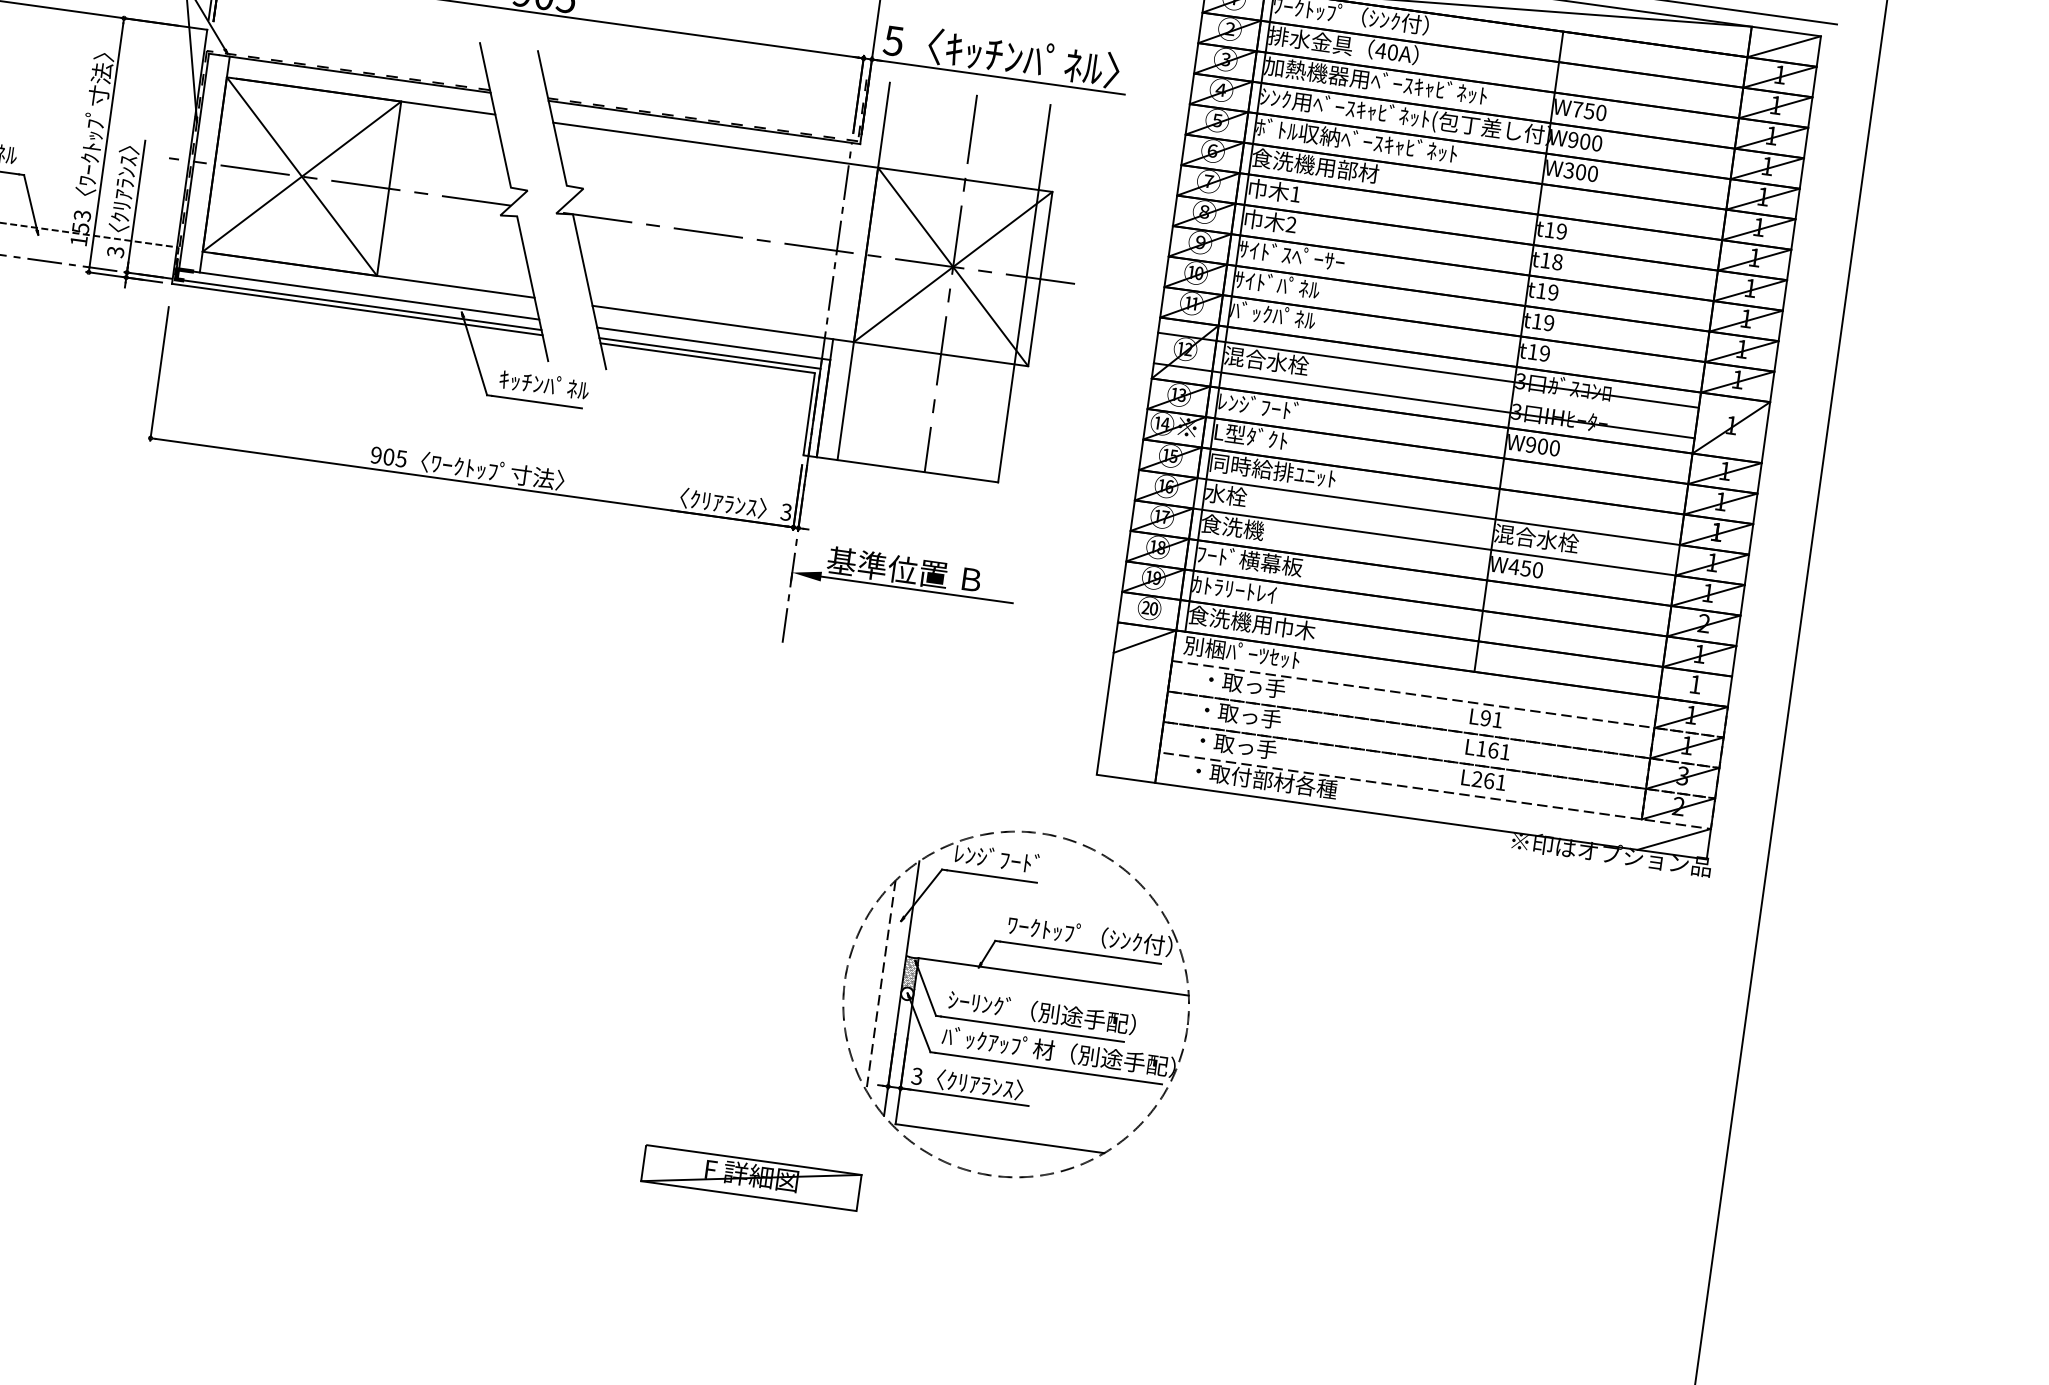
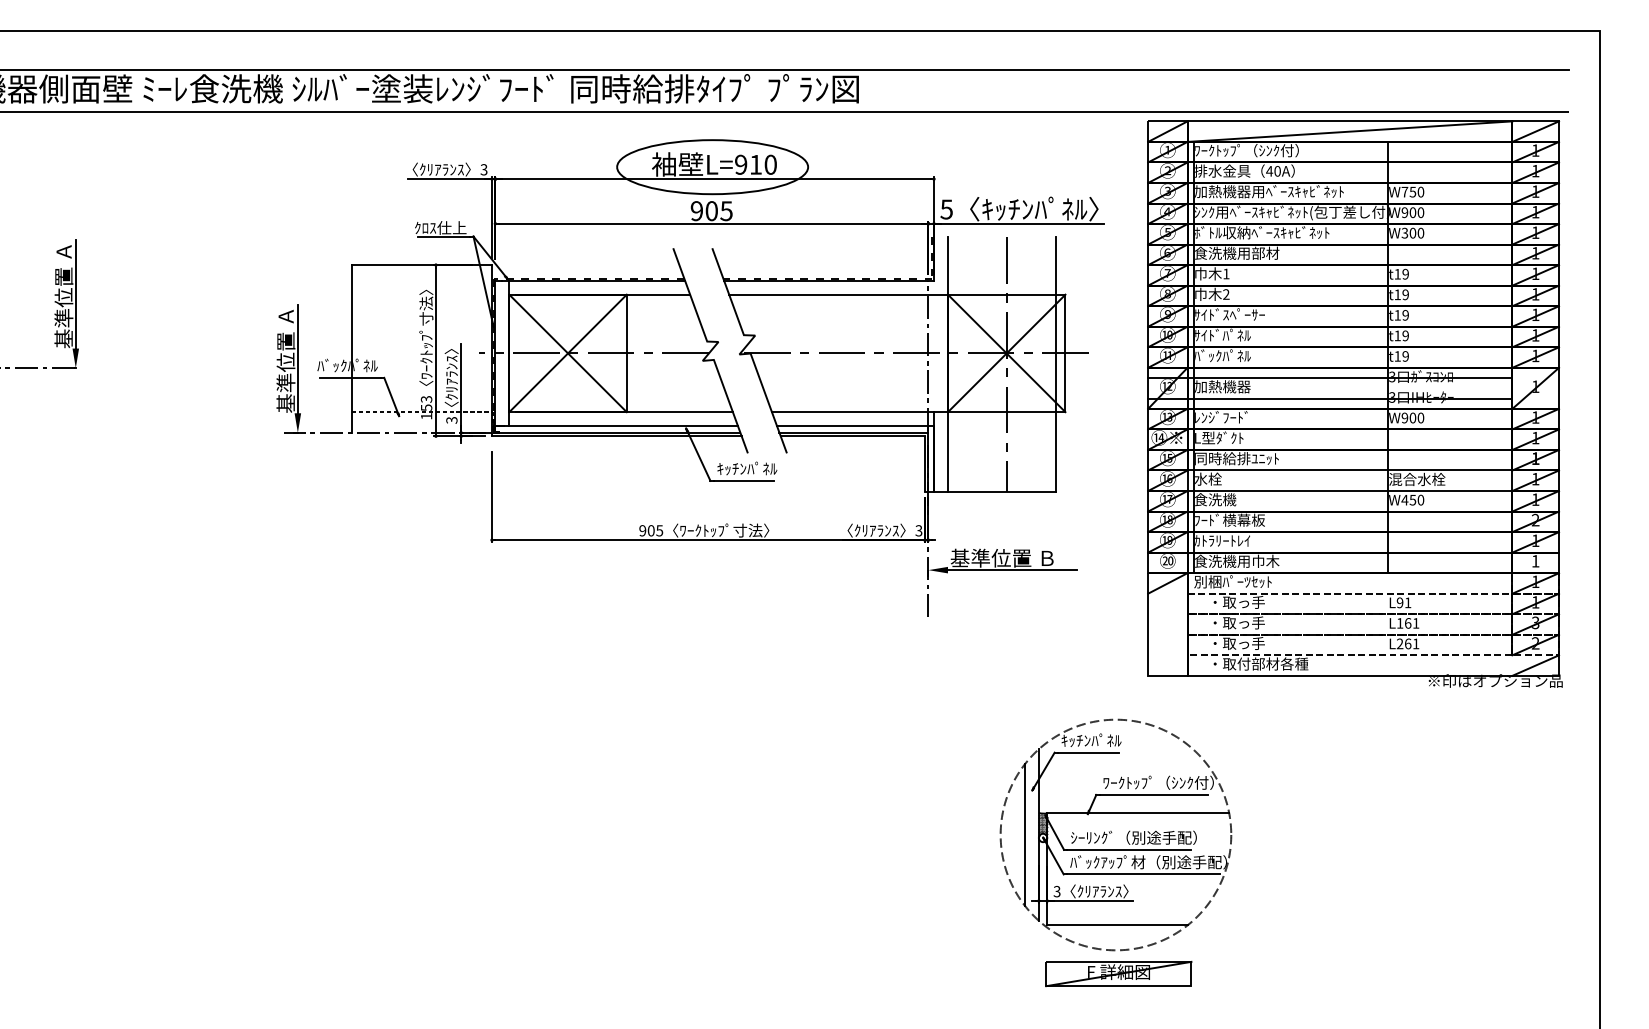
text: (1557, 261) -> (1405, 294), t18 -> t19
text: (1266, 360) -> (1222, 386), 混合水栓 -> 加熱機器
text: (999, 857) -> (1091, 739), ﾚﾝｼﾞﾌｰﾄﾞ -> ｷｯﾁﾝﾊﾟﾈﾙ
line: (880, 986) -> (1024, 835), dashed -> solid
part: (750, 1178) -> (1118, 974), moved

